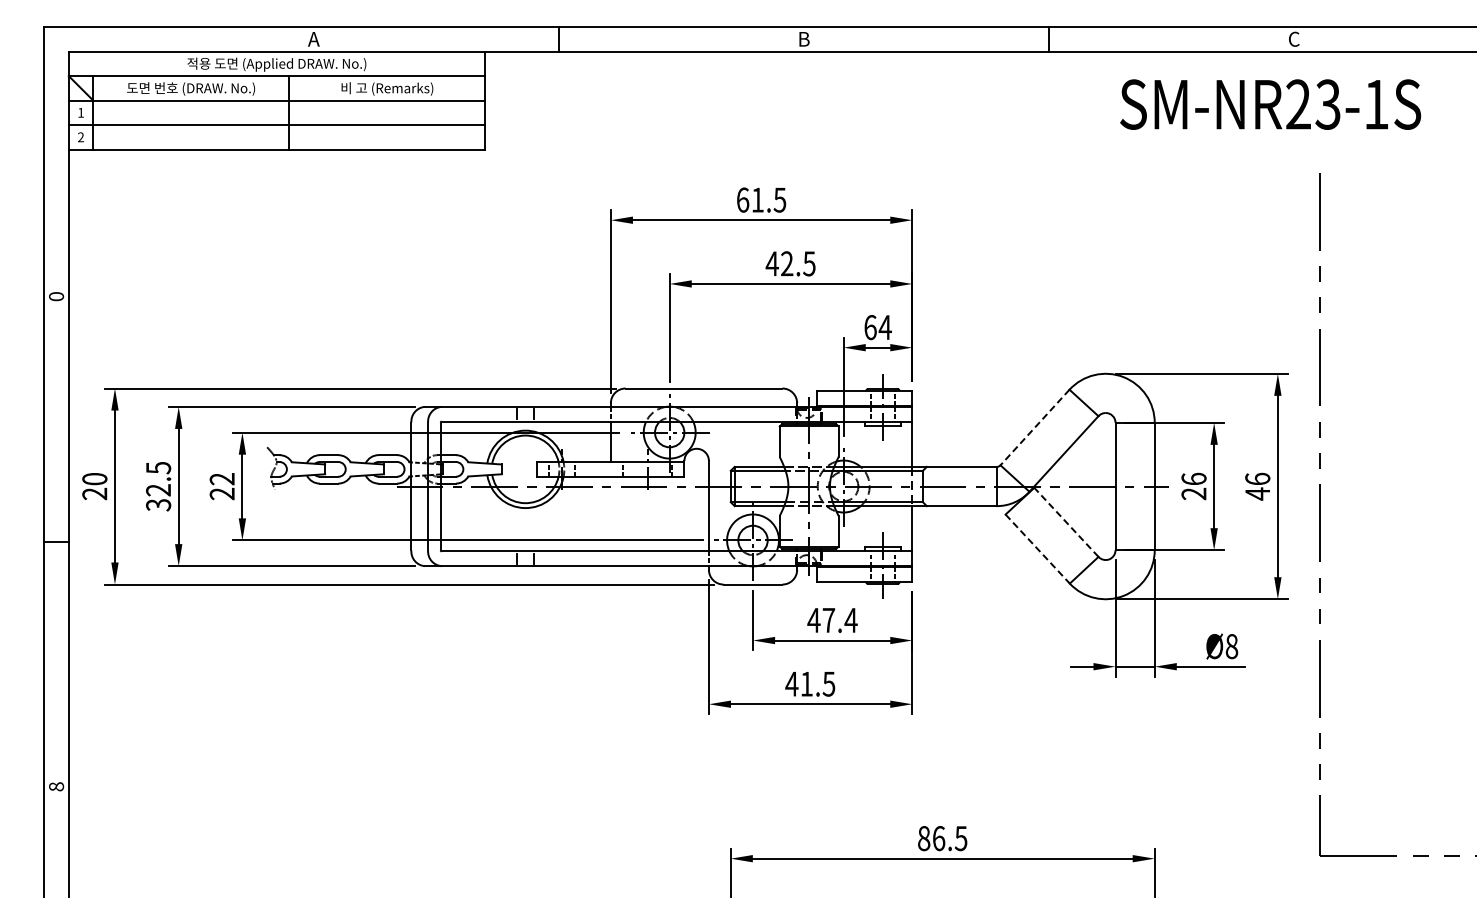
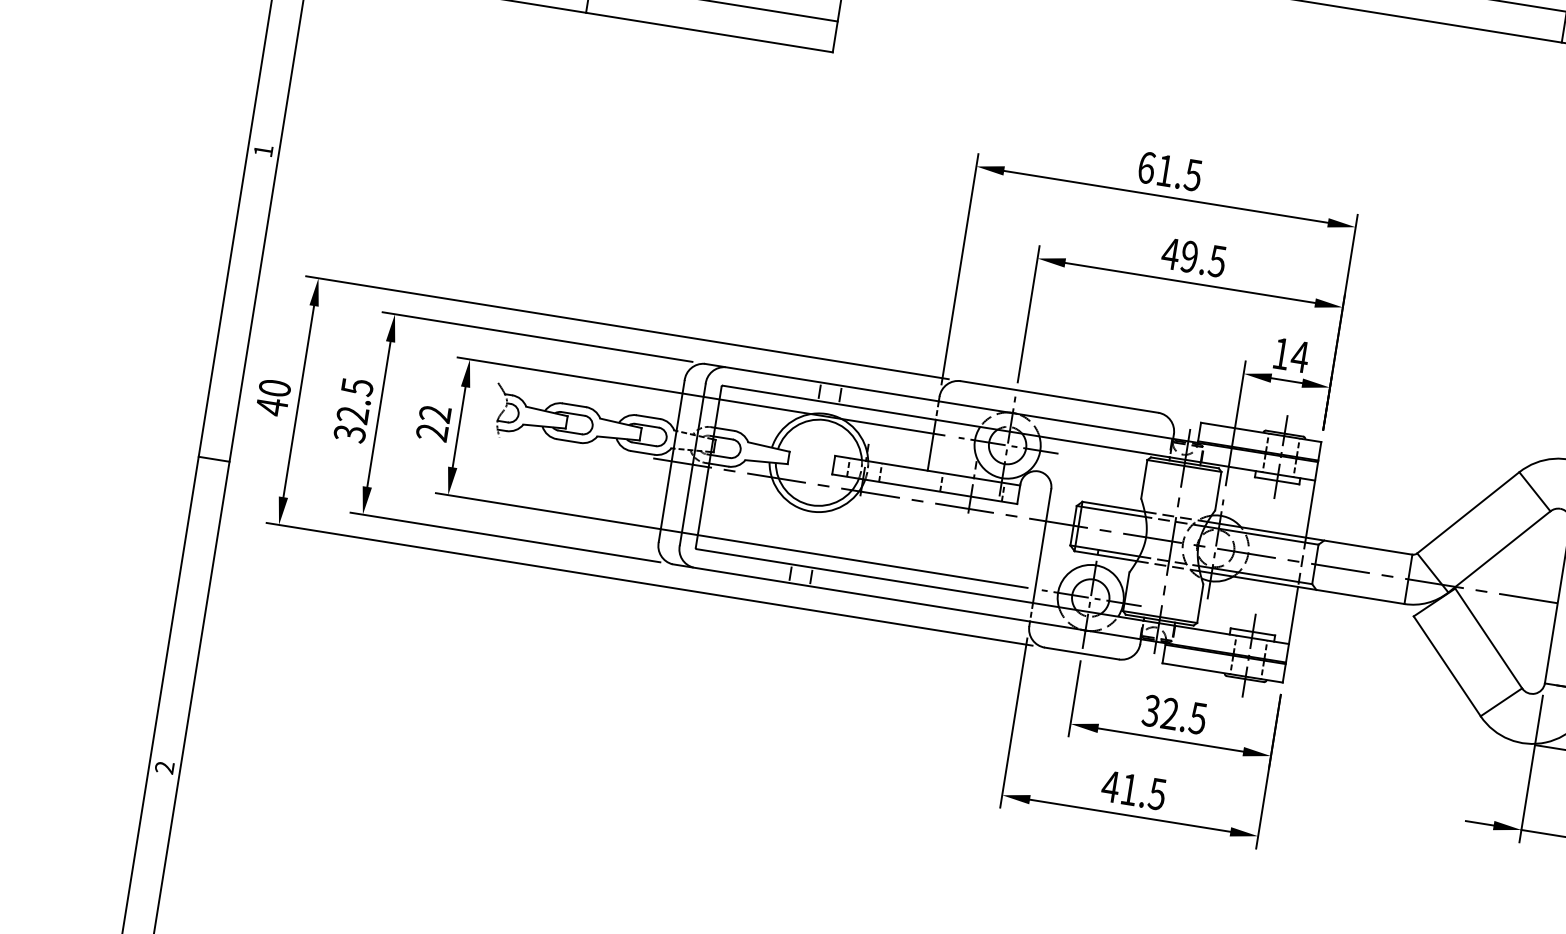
text: (787, 263) -> (1189, 256), 42.5 -> 49.5
text: (56, 296) -> (263, 150), 0 -> 1
text: (870, 327) -> (1281, 353), 64 -> 14
line: (1034, 427) -> (1467, 512), dashed -> solid
text: (94, 493) -> (271, 406), 20 -> 40
line: (1066, 522) -> (1488, 638), dashed -> solid
line: (1038, 549) -> (1448, 666), dashed -> solid
text: (832, 620) -> (1174, 714), 47.4 -> 32.5
text: (56, 786) -> (164, 767), 8 -> 2

